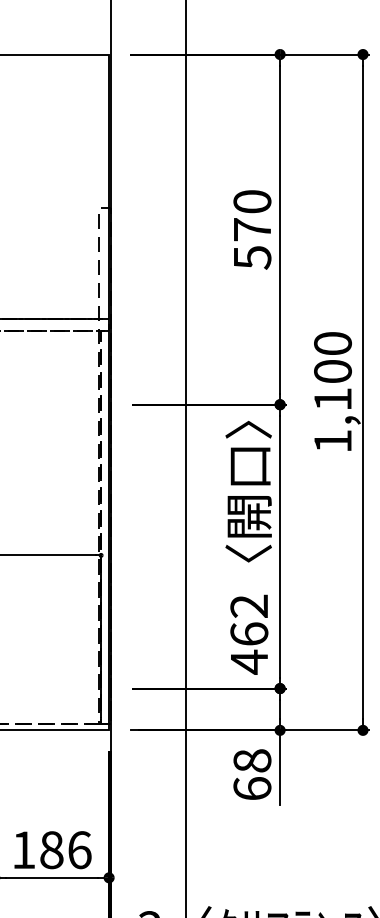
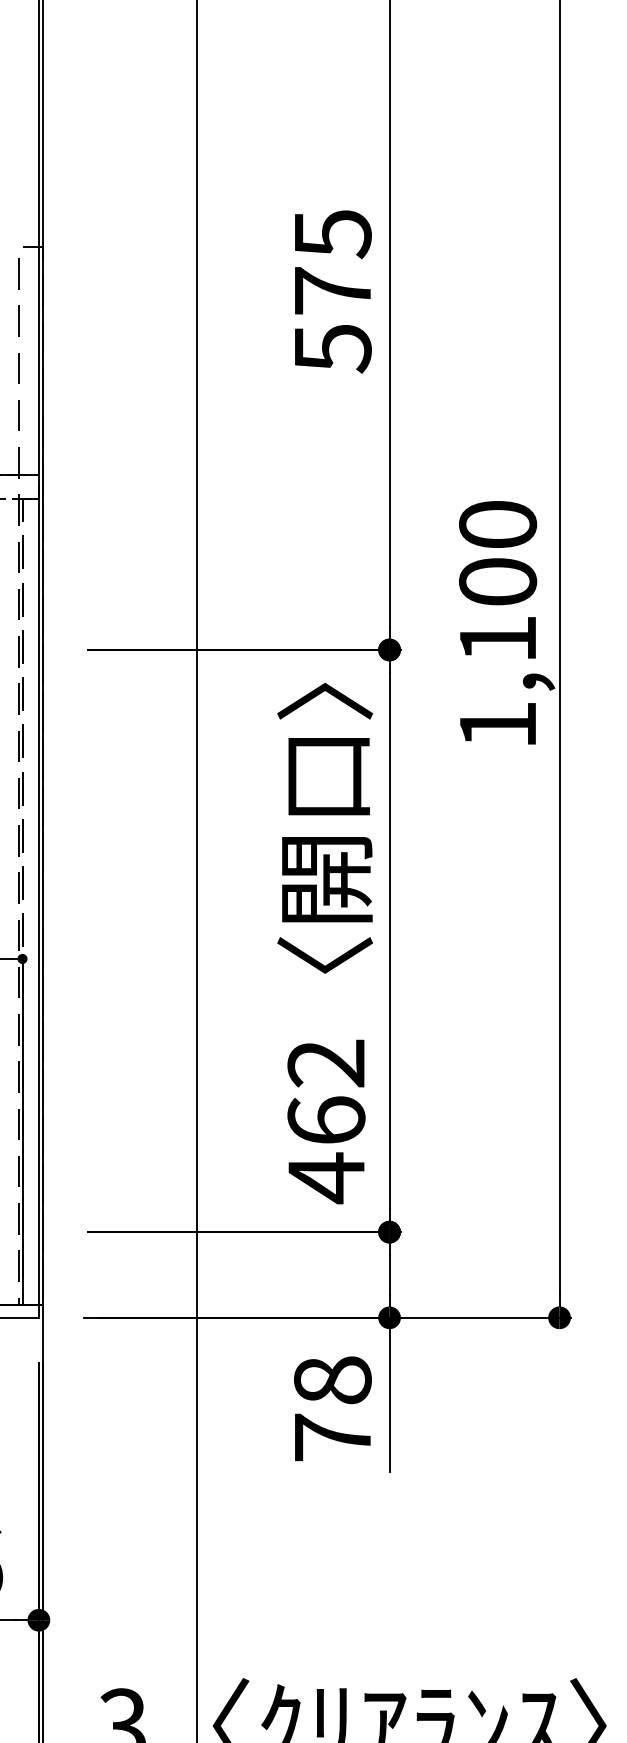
text: (252, 202) -> (332, 235), 570 -> 575
text: (252, 788) -> (332, 1437), 68 -> 78

